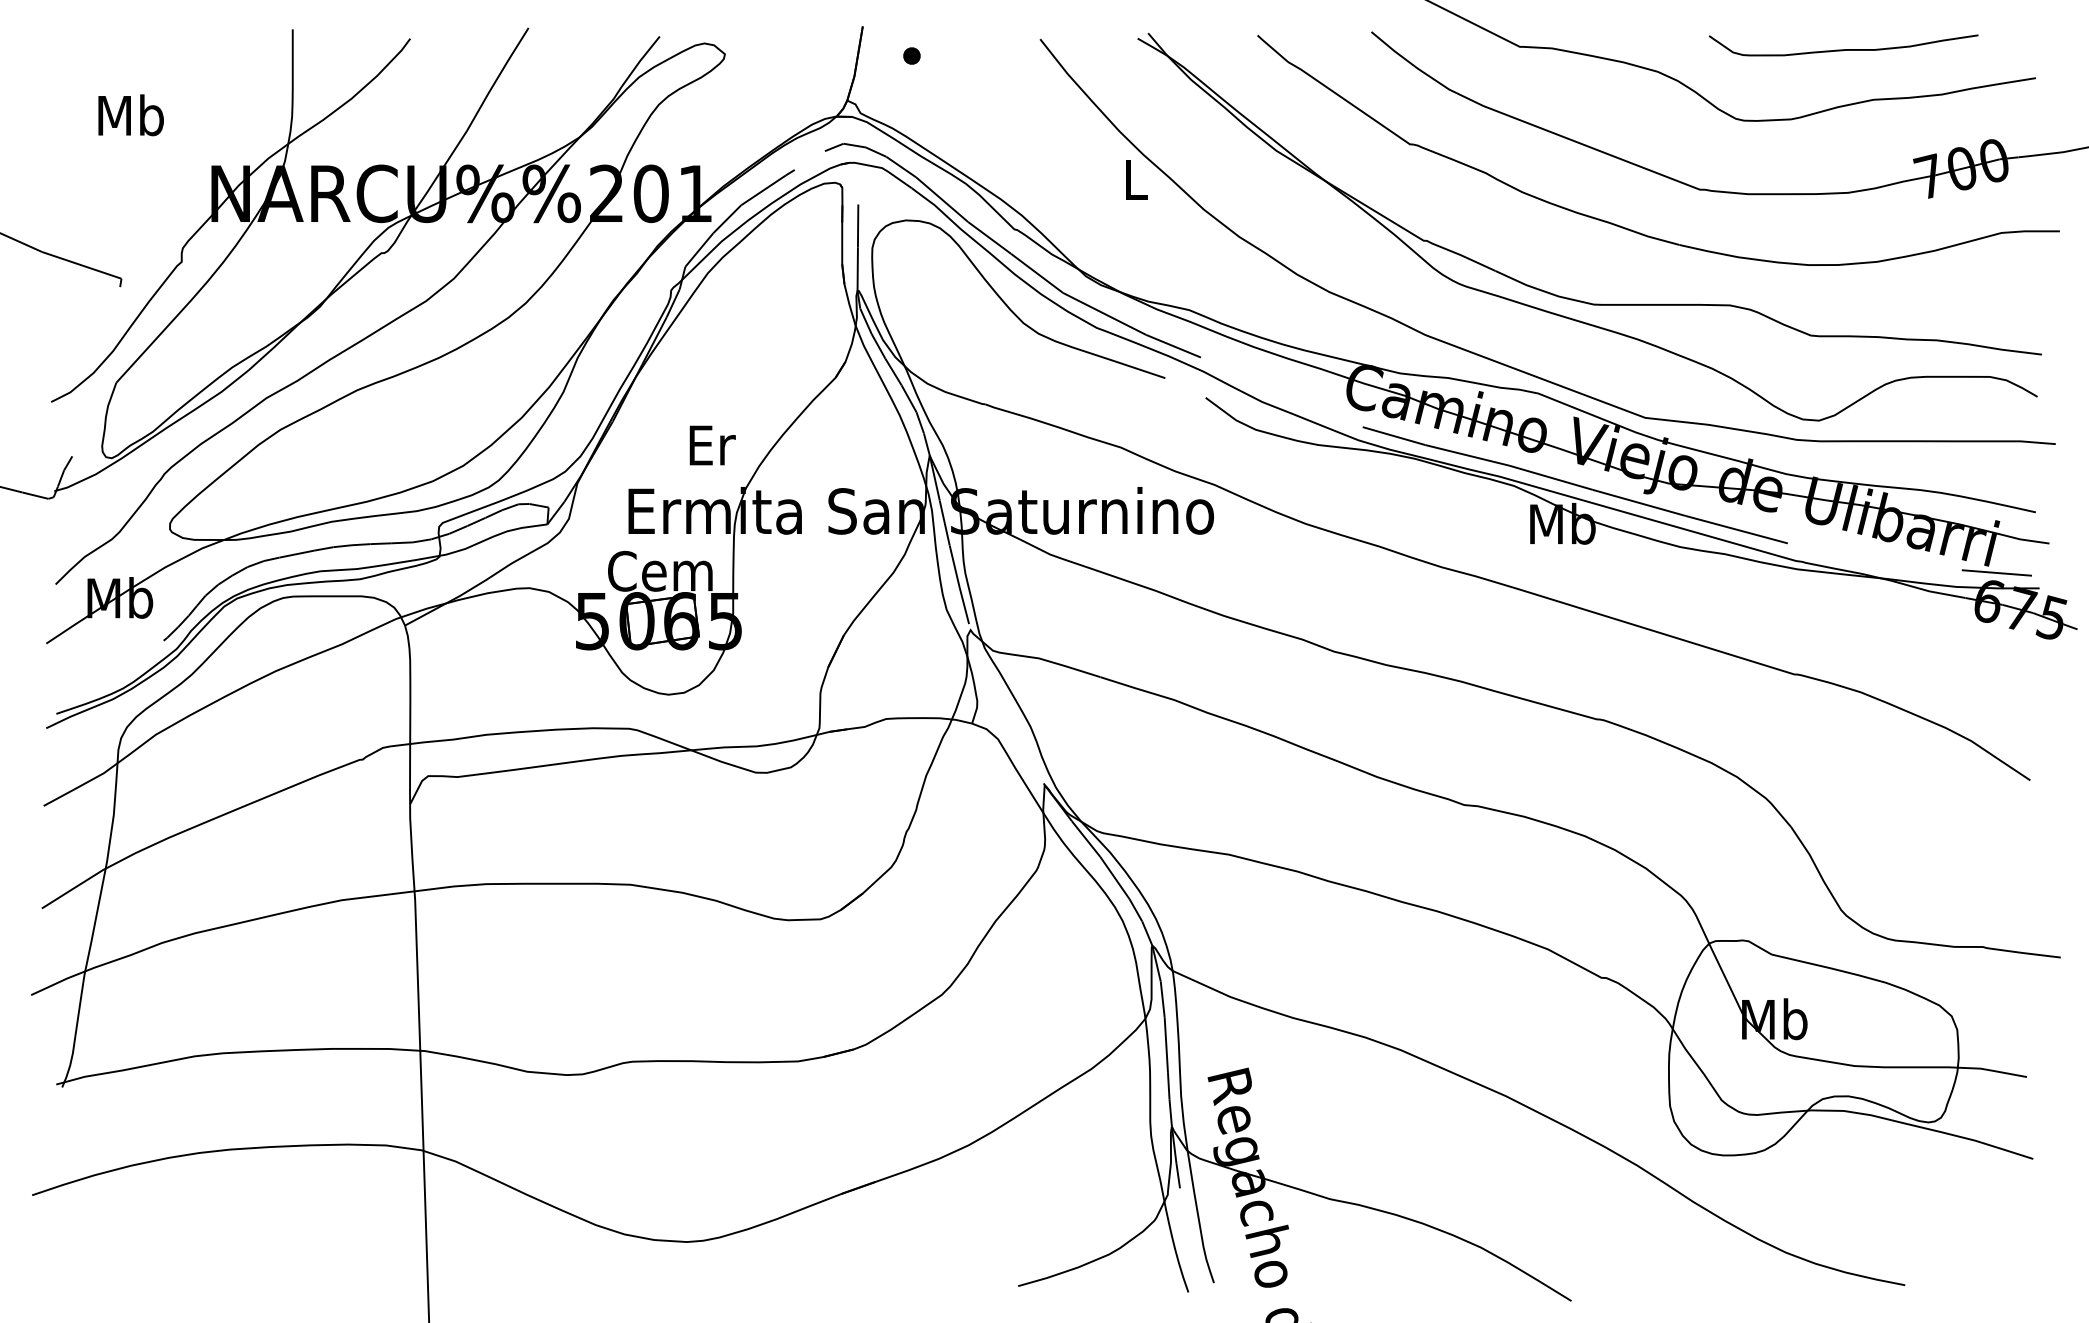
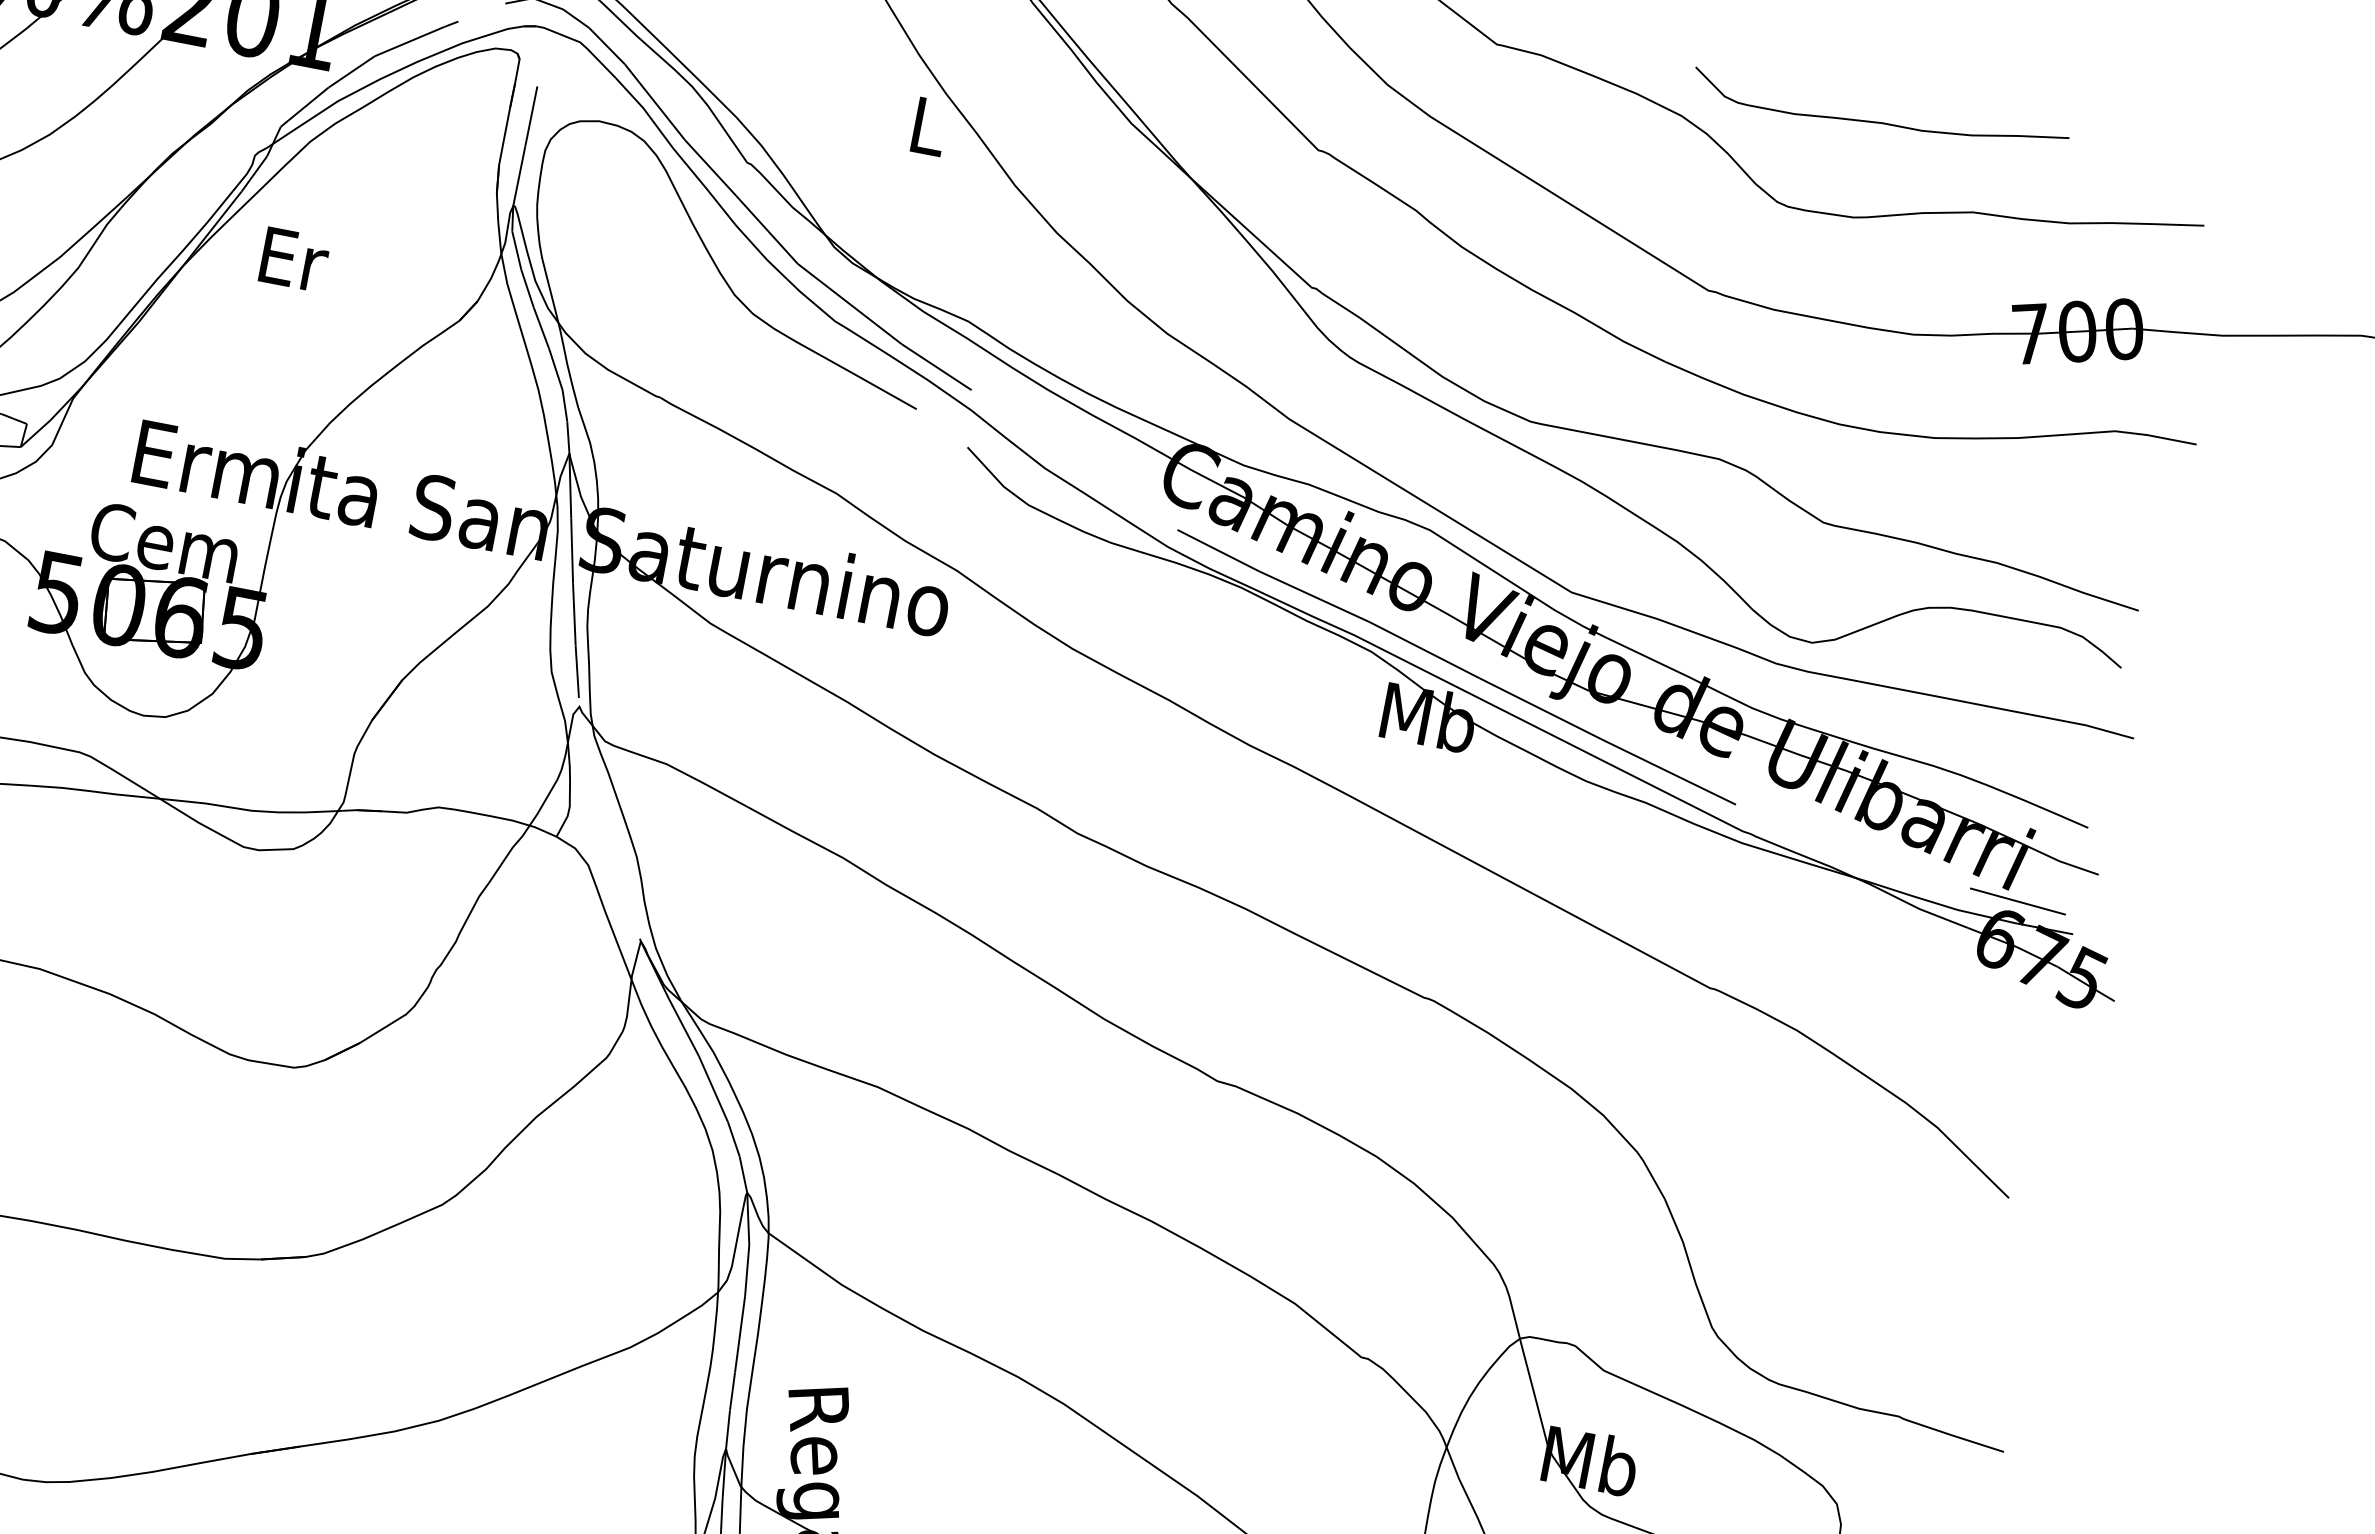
curve: (1843, 49) -> (1878, 121), moved
text: (712, 445) -> (294, 259), moved

